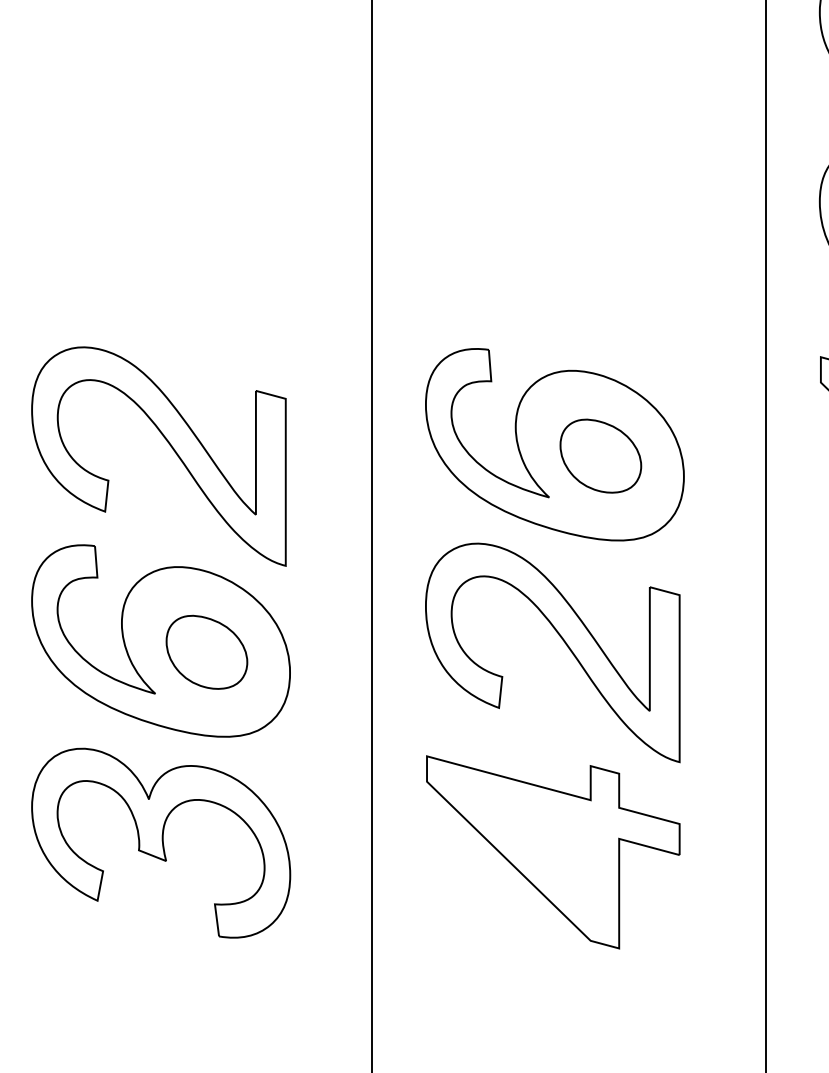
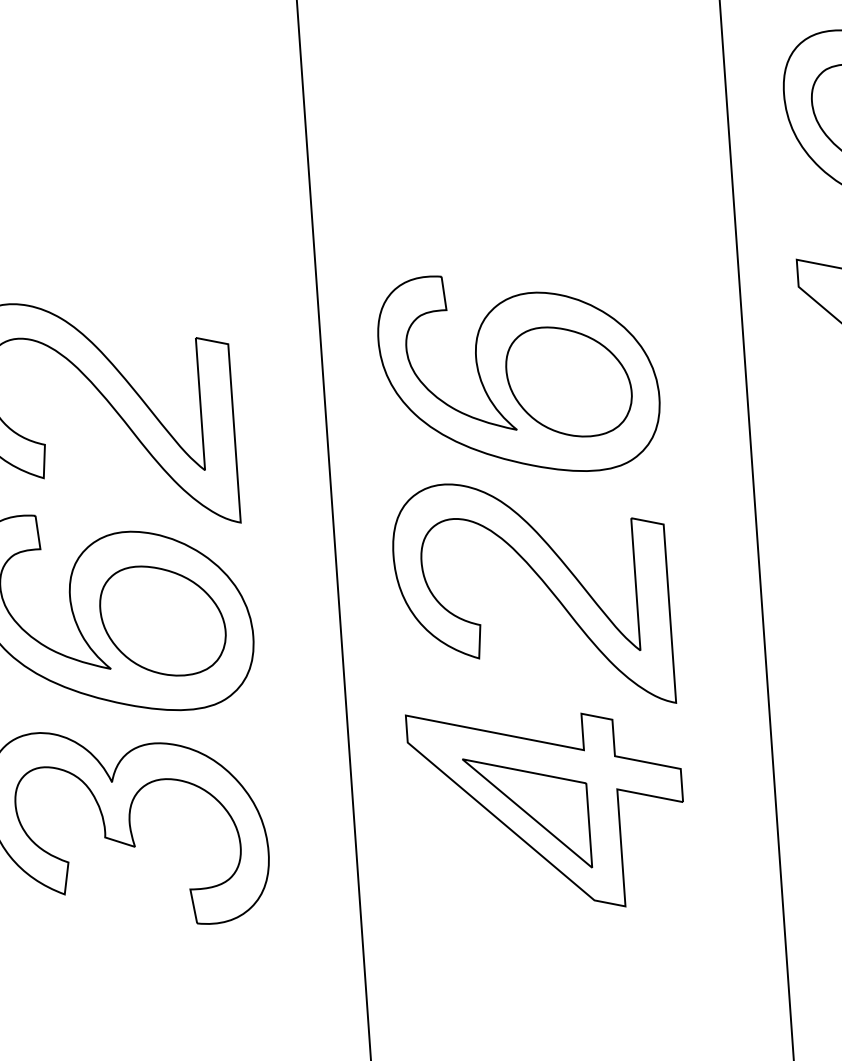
part: (600, 456) -> (568, 382), size x1.43
part: (206, 652) -> (162, 621), size x1.43
part: (533, 855) -> (527, 813), added

